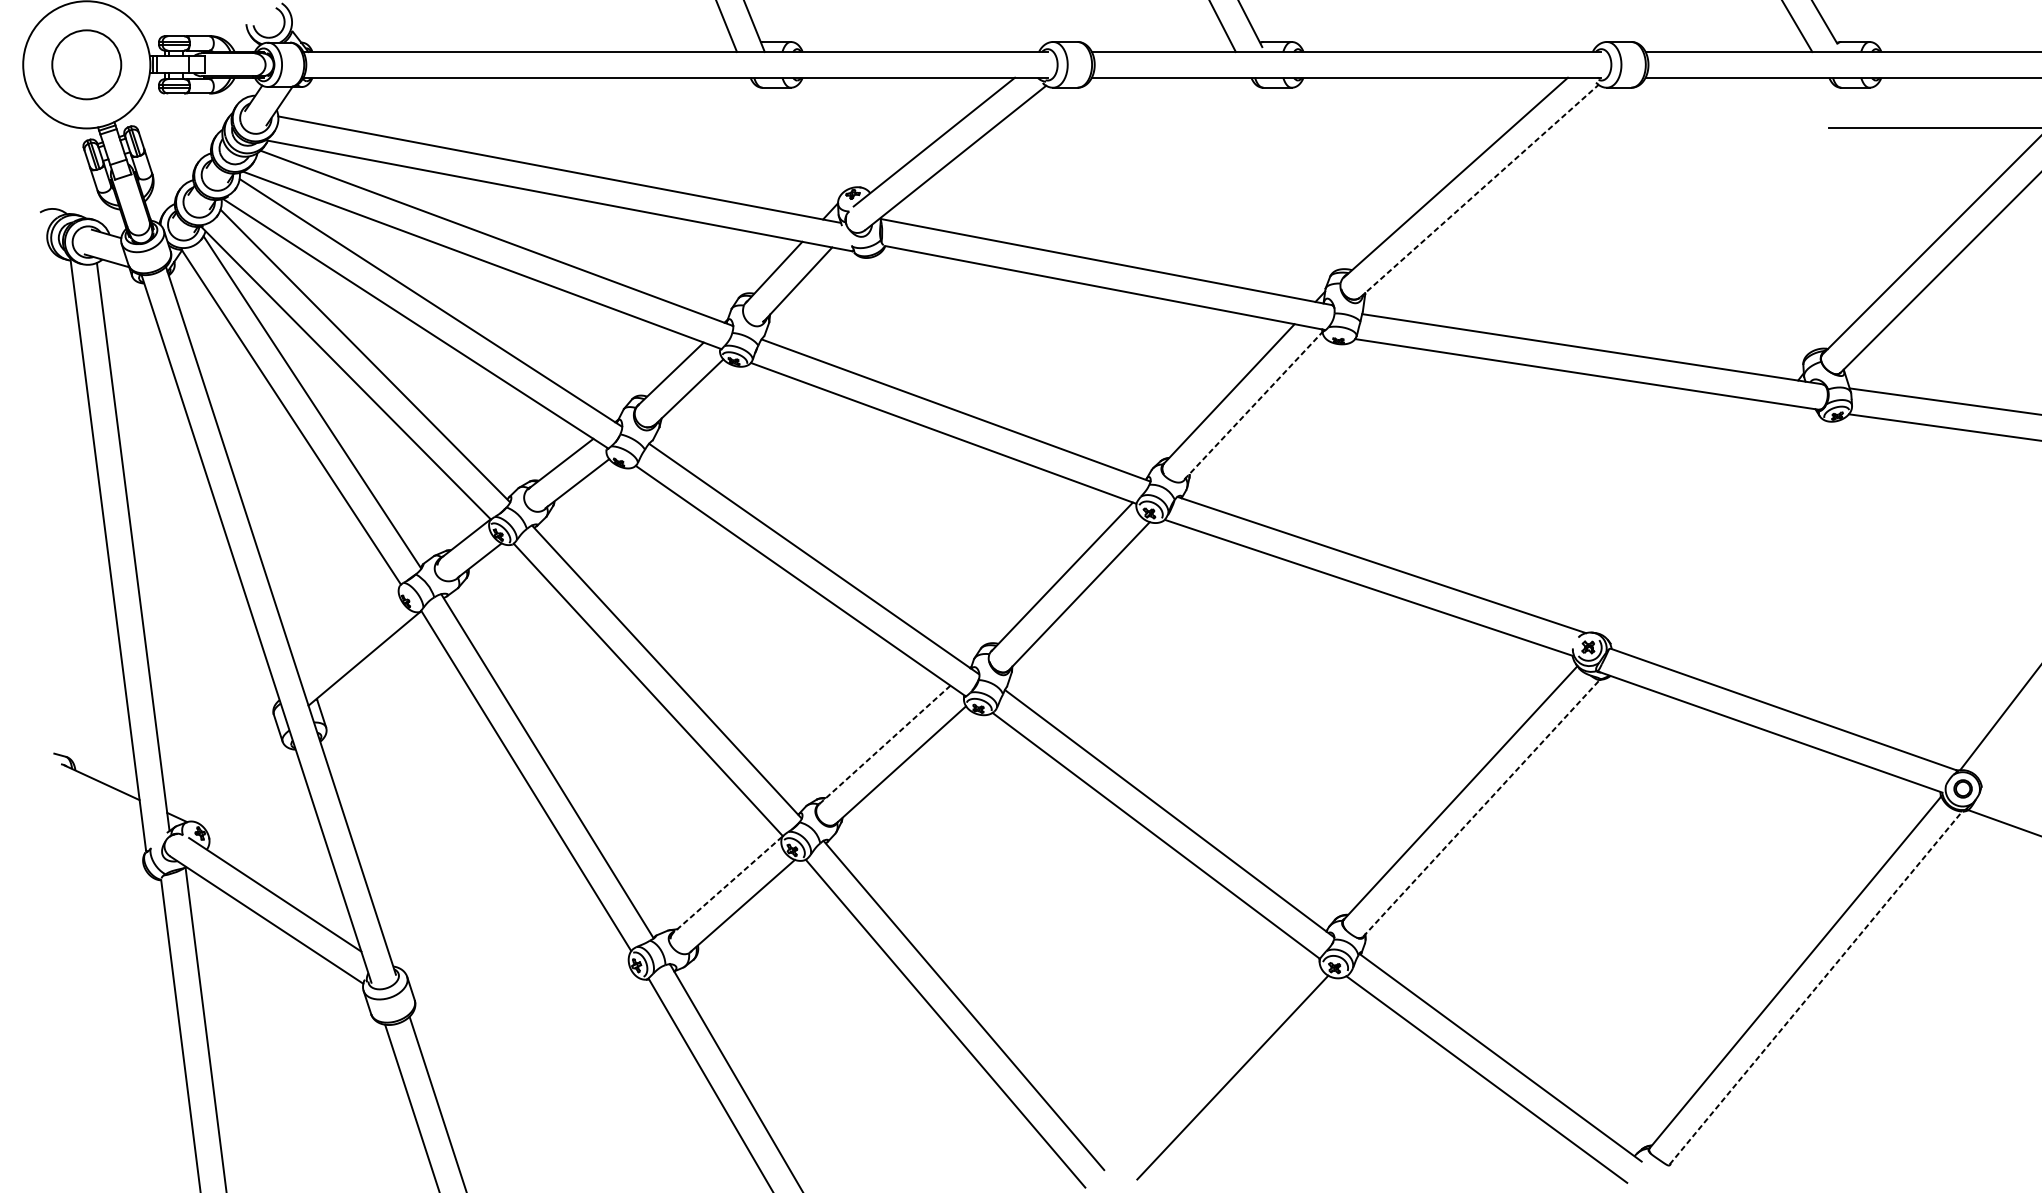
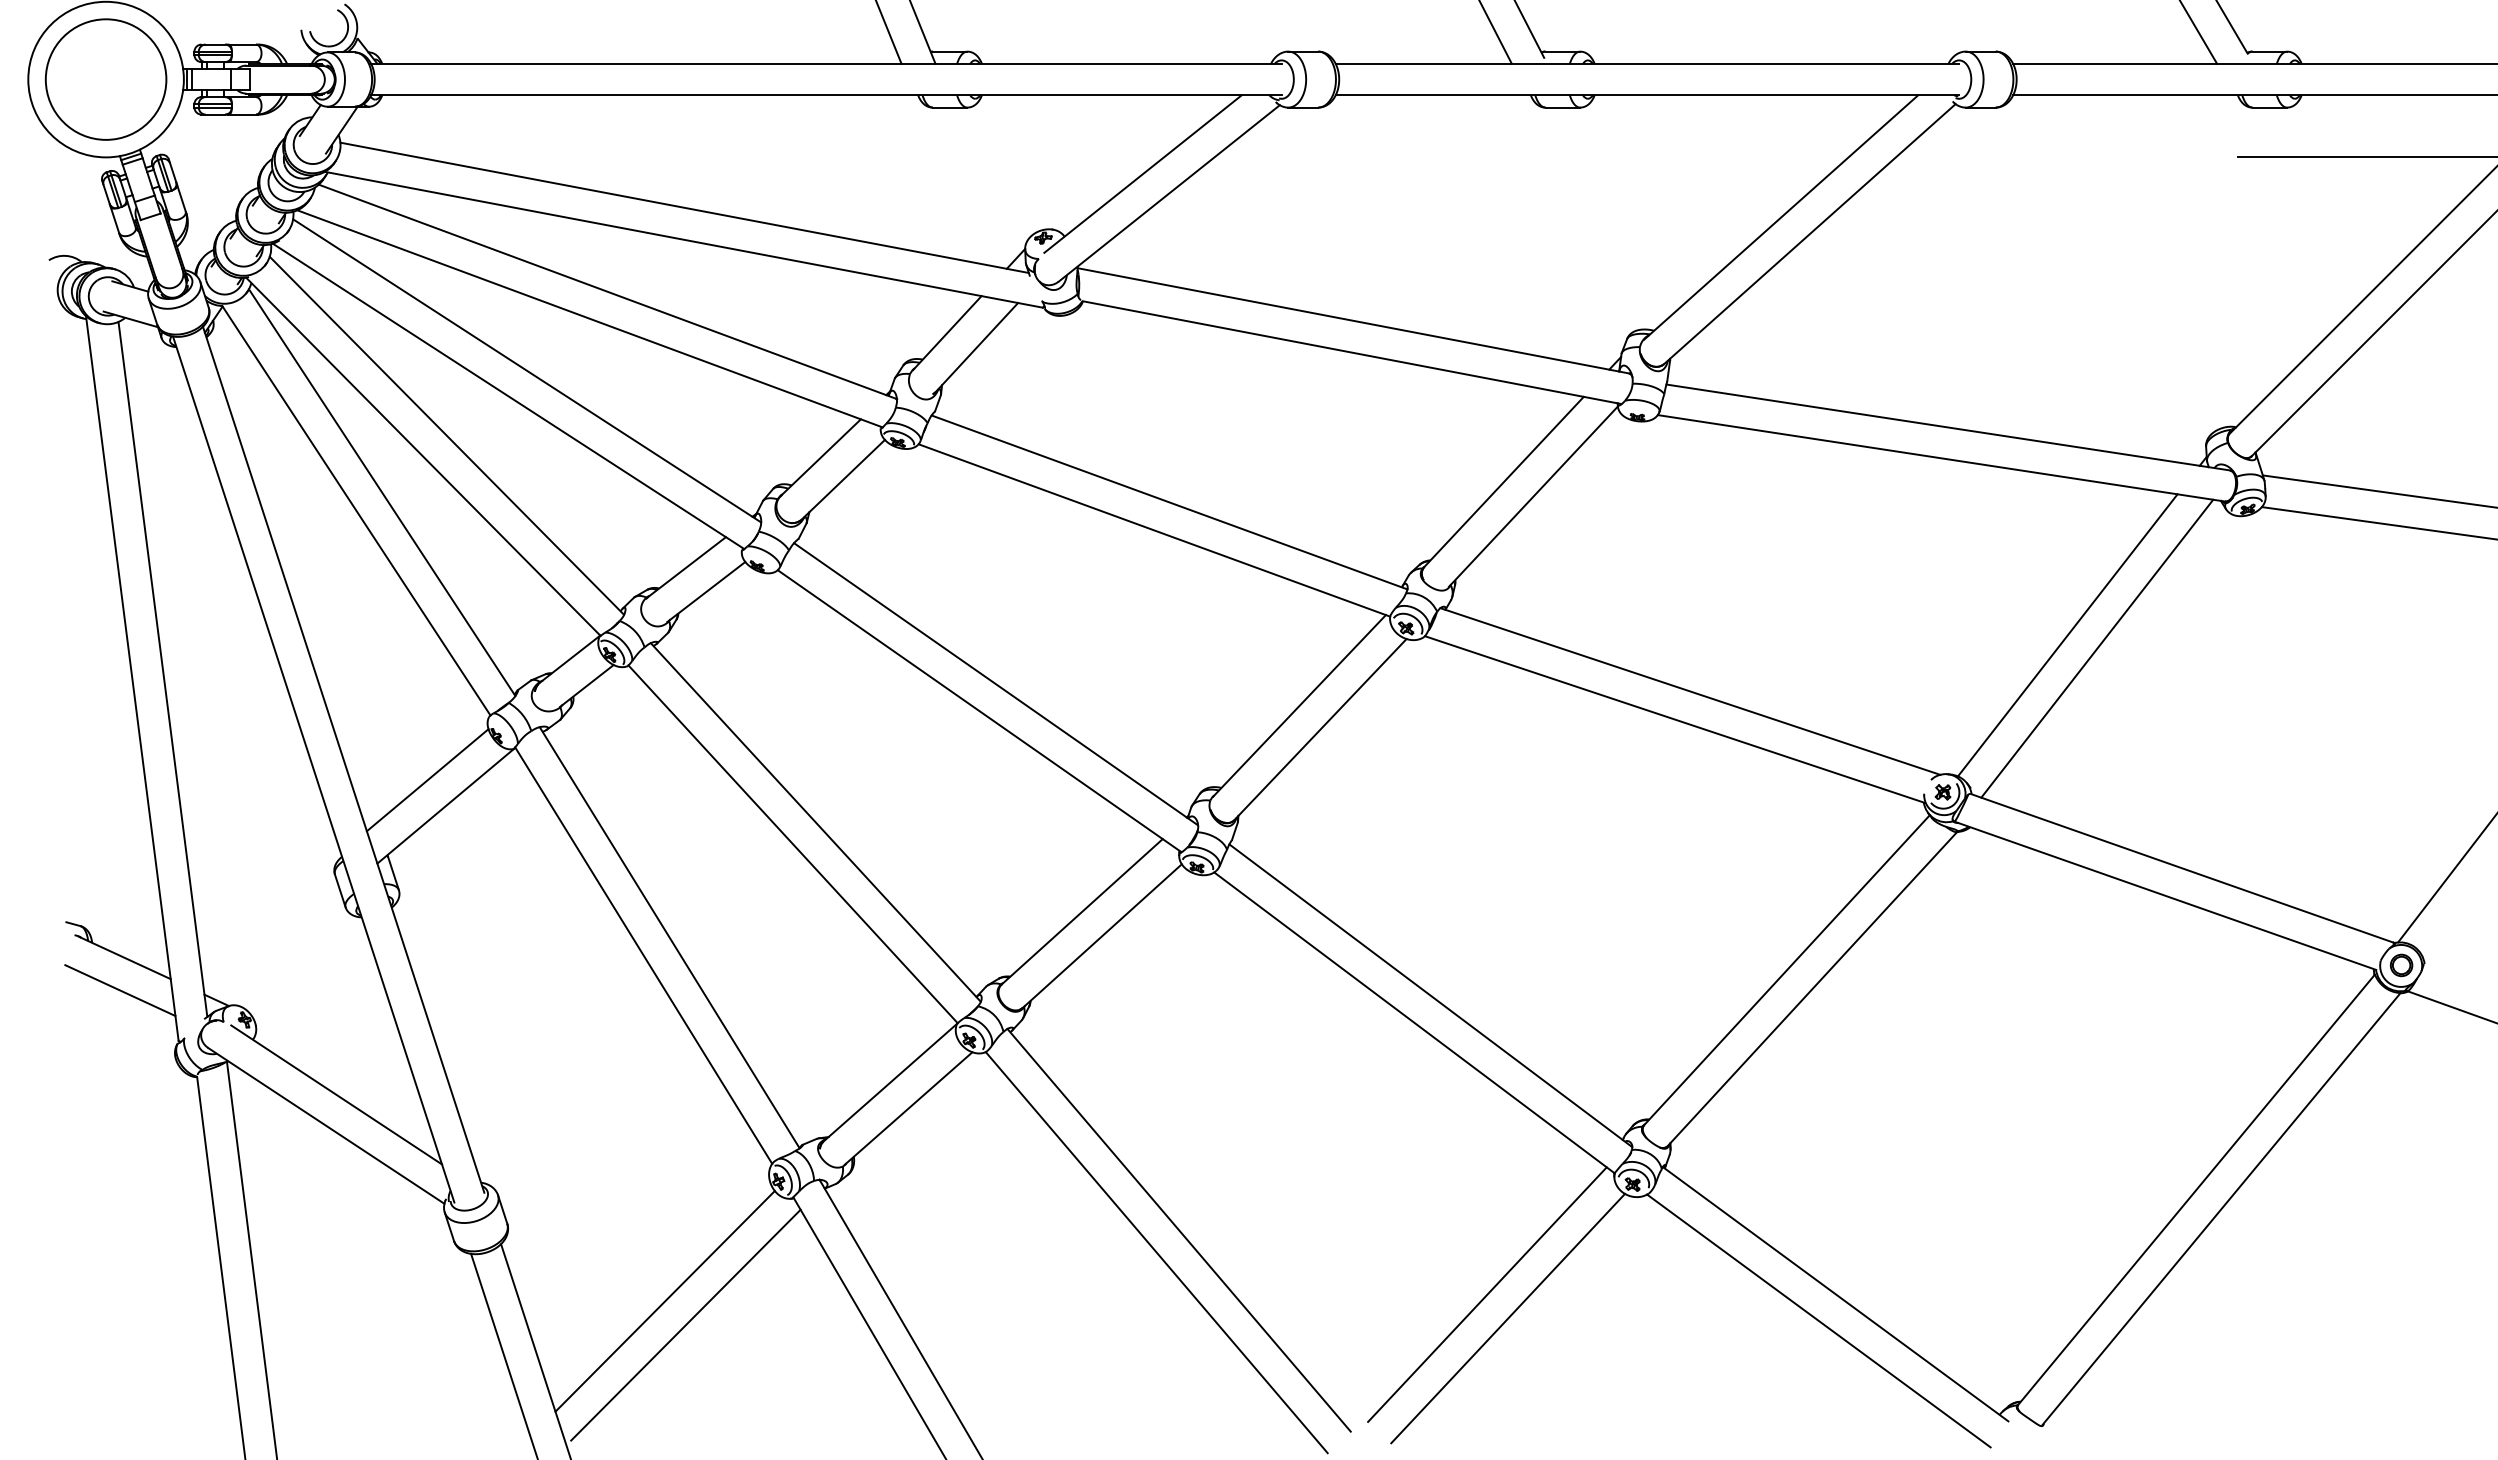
circle: (86, 64) -> (105, 79), size x1.43
line: (1479, 190) -> (1810, 233), dashed -> solid
line: (1253, 405) -> (1533, 496), dashed -> solid
line: (1690, 519) -> (2067, 635), added
line: (1714, 529) -> (2097, 648), added
line: (349, 637) -> (427, 780), added
line: (884, 745) -> (1081, 912), dashed -> solid
line: (1481, 808) -> (1812, 989), dashed -> solid
line: (98, 809) -> (120, 990), added
line: (727, 884) -> (890, 1082), dashed -> solid
line: (1815, 987) -> (2221, 1208), dashed -> solid
line: (1215, 1057) -> (1487, 1294), added
line: (543, 1063) -> (664, 1301), added
line: (560, 1082) -> (685, 1324), added

